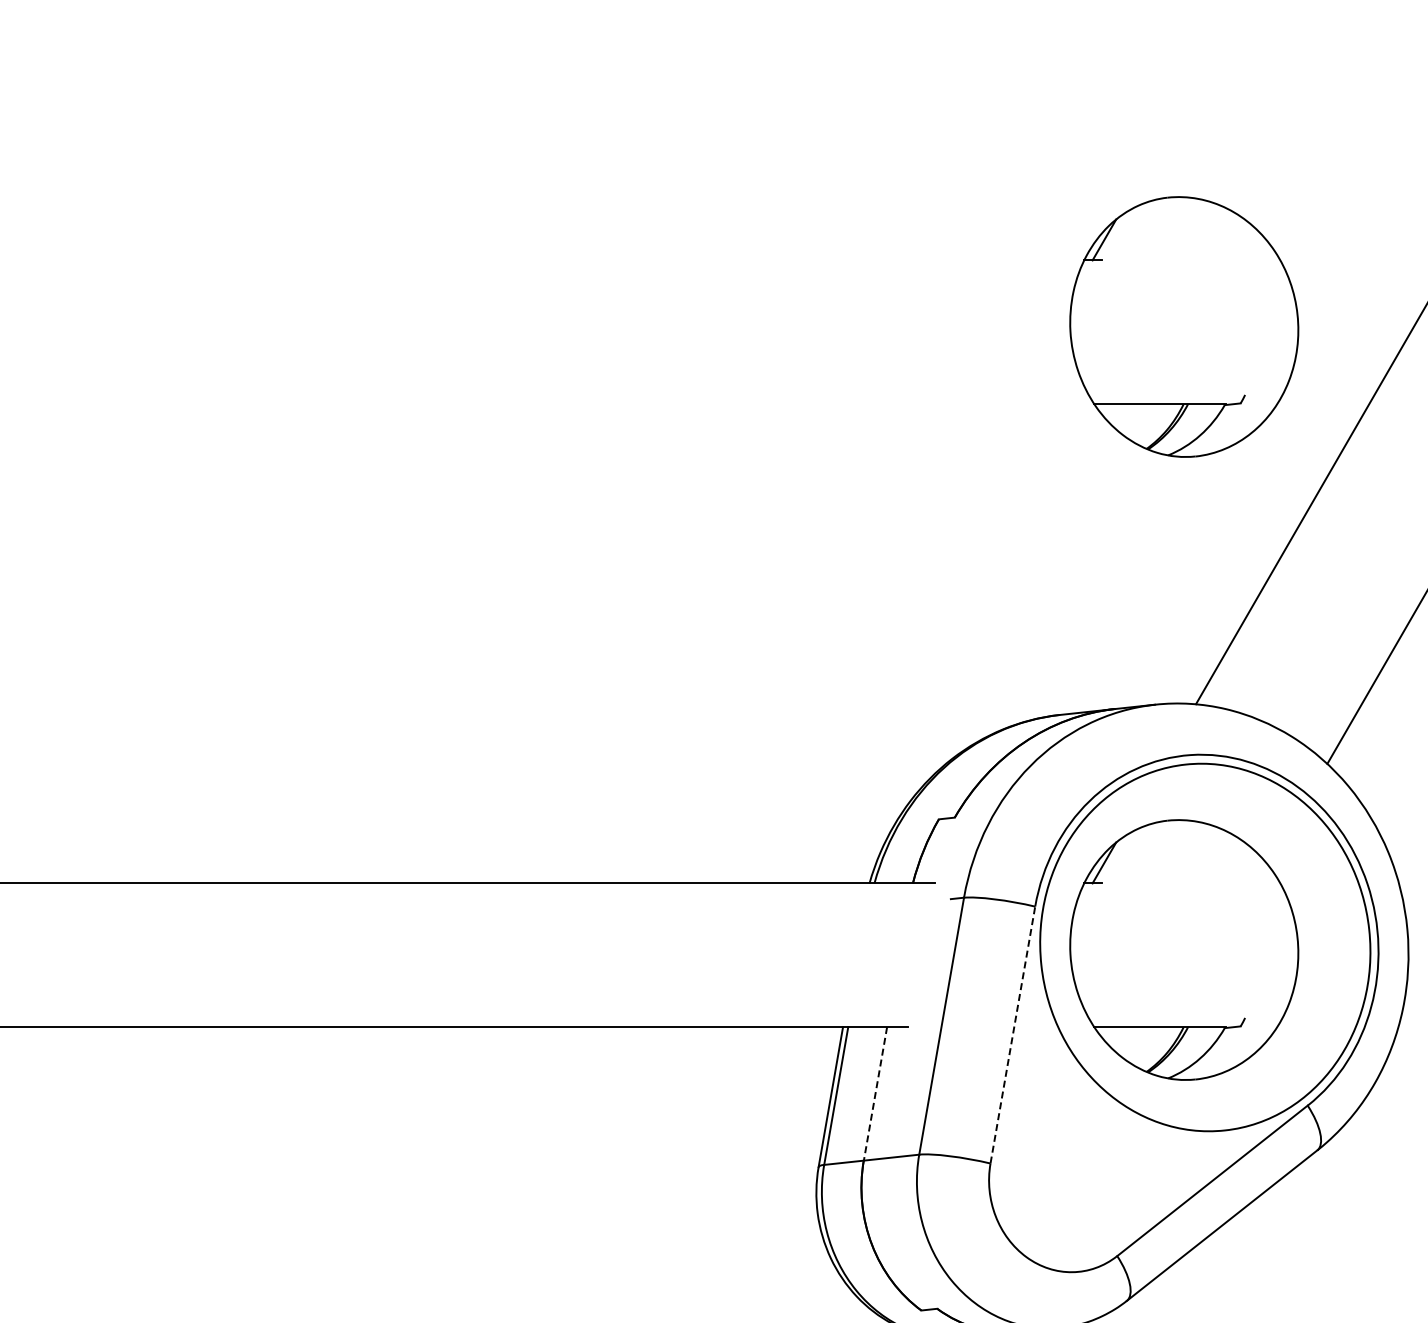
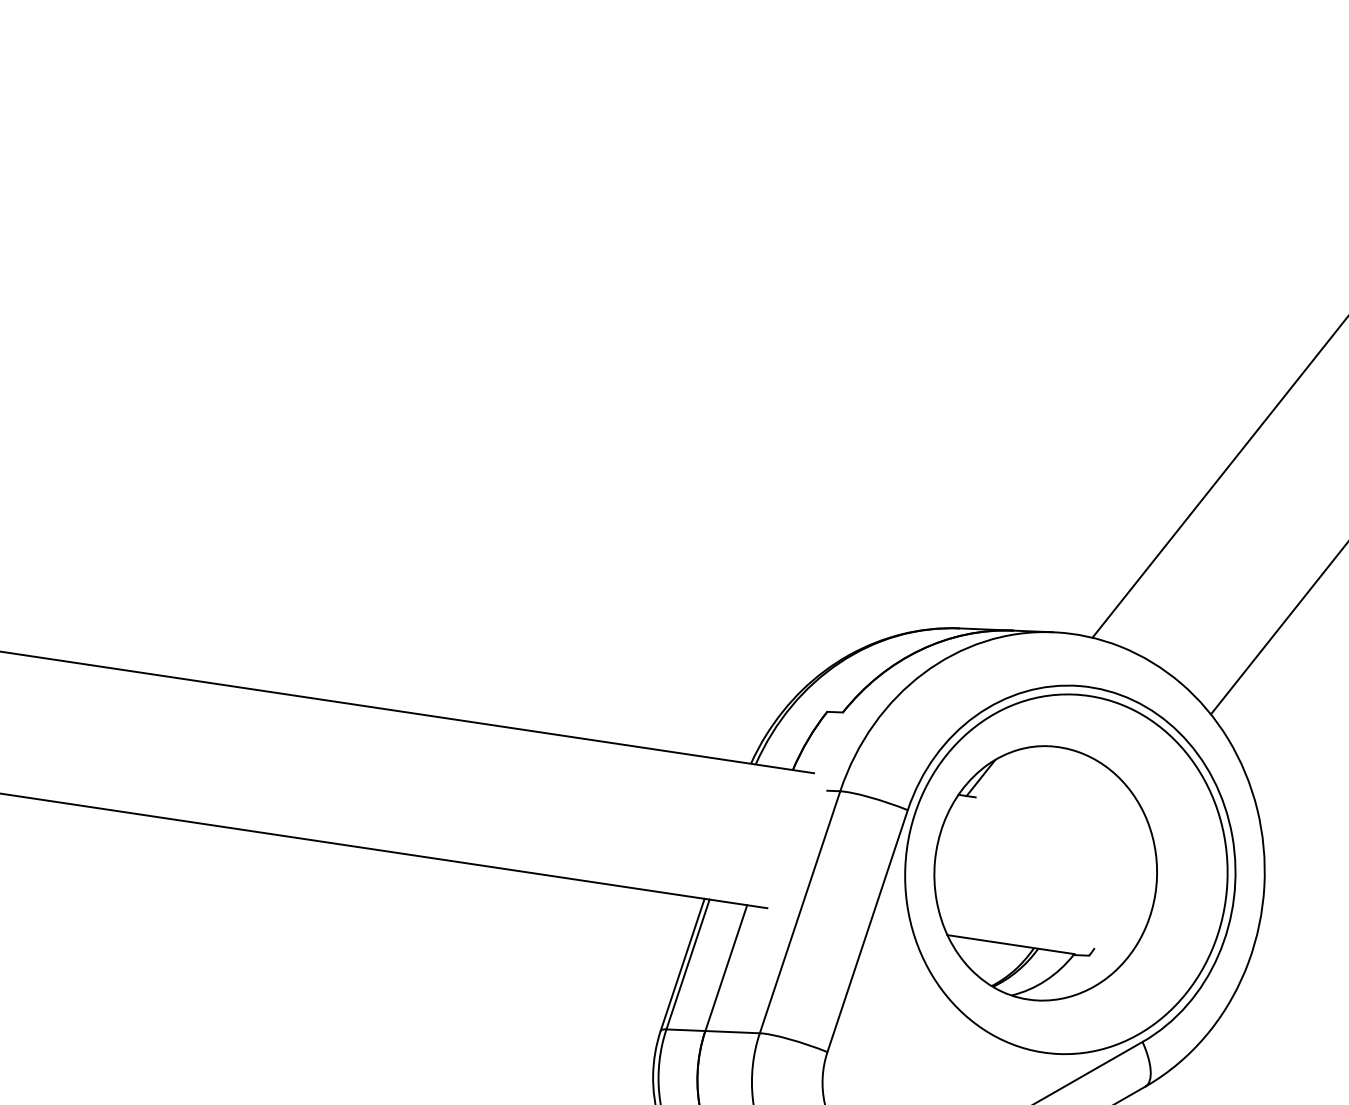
part: (1184, 326) -> (1135, 270), removed
line: (1012, 1034) -> (867, 930), dashed -> solid
line: (875, 1093) -> (726, 967), dashed -> solid

